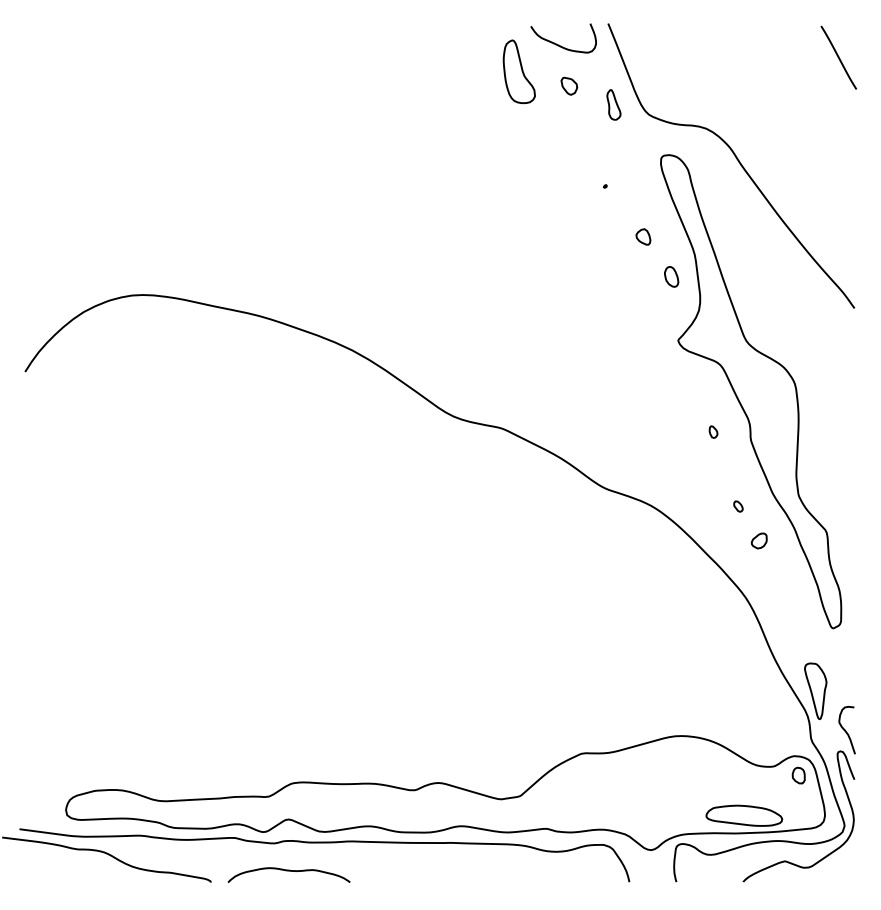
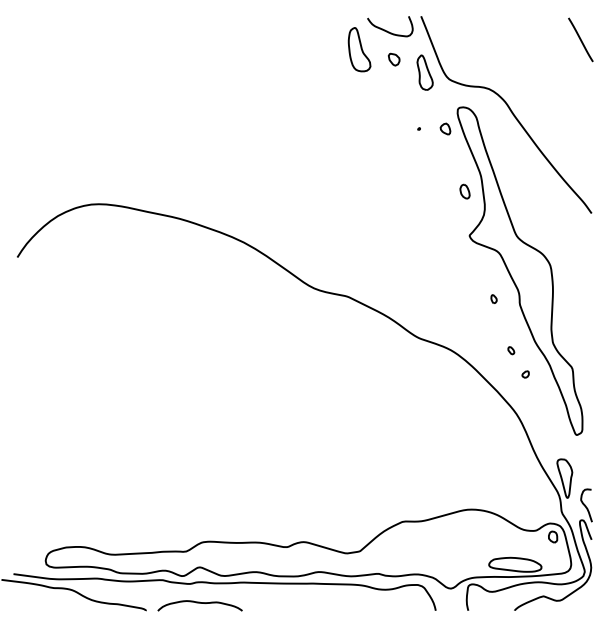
part: (613, 104) -> (424, 72), size x1.67
part: (643, 236) -> (445, 128), moved
part: (758, 540) -> (525, 374), size x0.62

